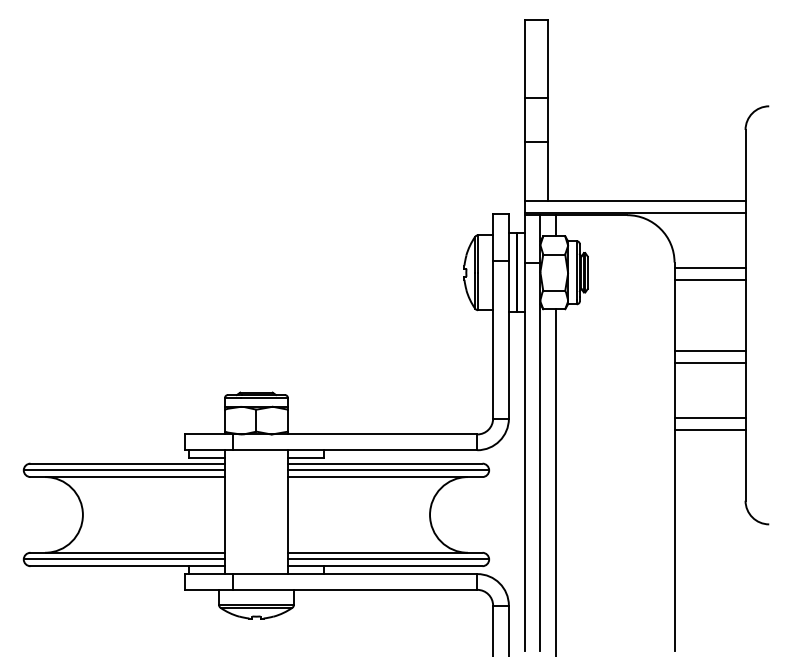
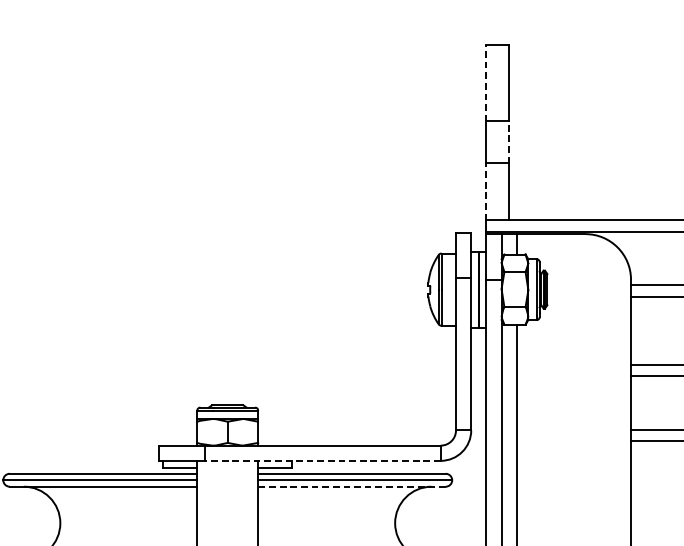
line: (524, 58) -> (486, 82), solid -> dashed
line: (548, 120) -> (509, 142), solid -> dashed
line: (524, 171) -> (486, 191), solid -> dashed
line: (354, 450) -> (322, 461), solid -> dashed
line: (384, 477) -> (351, 487), solid -> dashed

